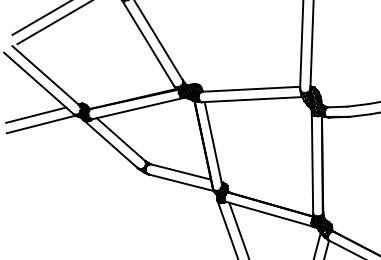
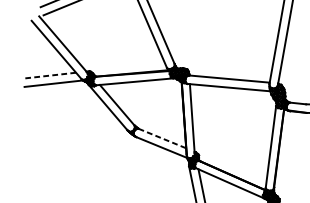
line: (36, 115) -> (50, 75), solid -> dashed
line: (181, 172) -> (162, 139), solid -> dashed

